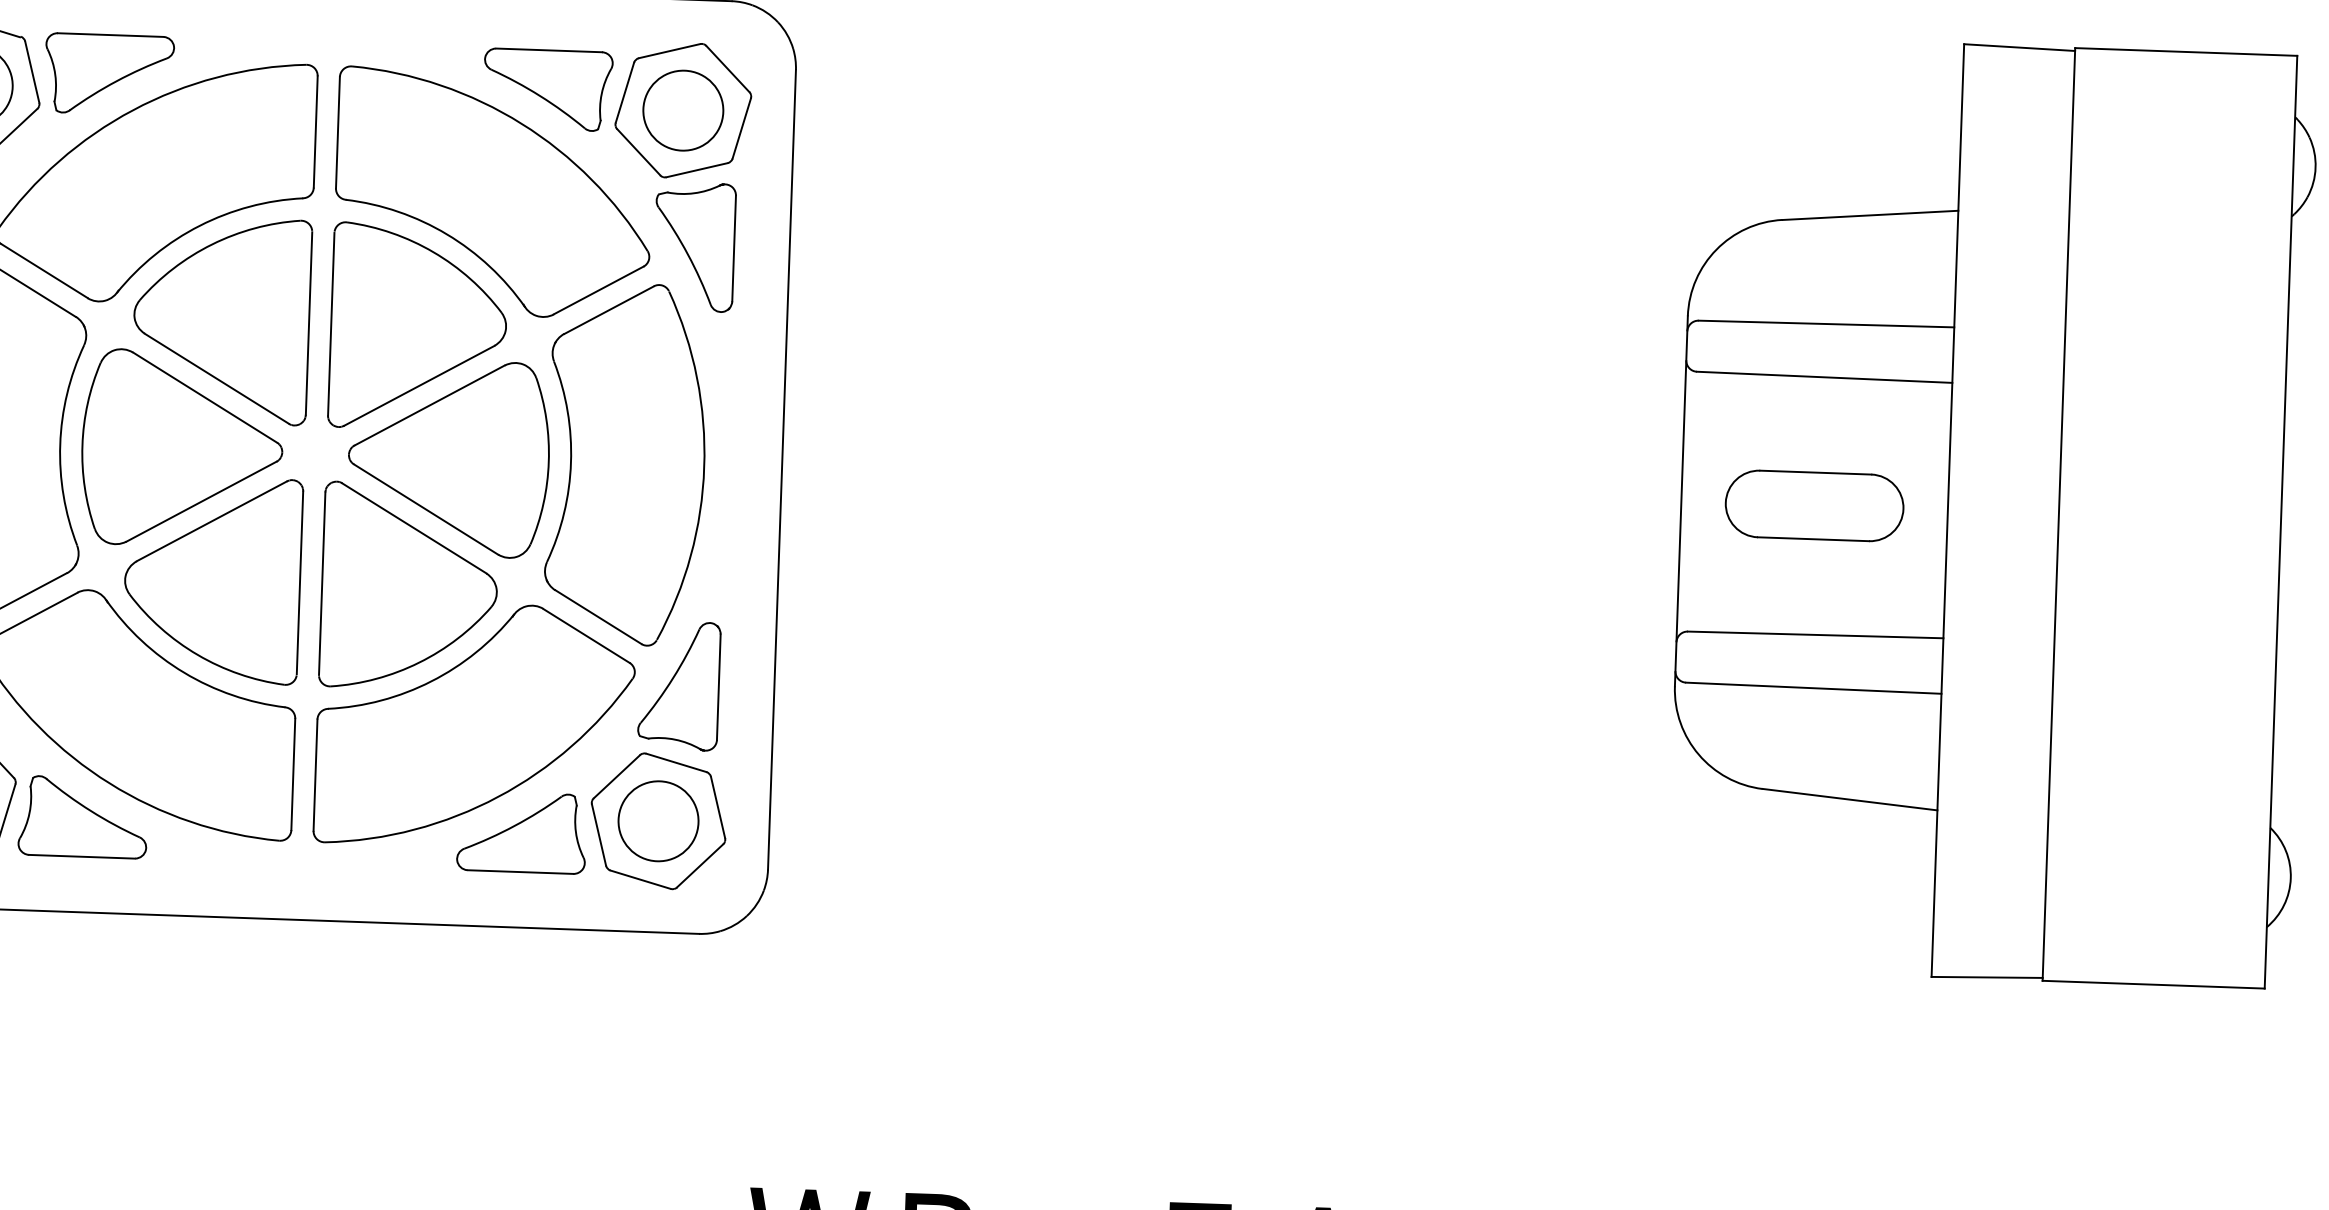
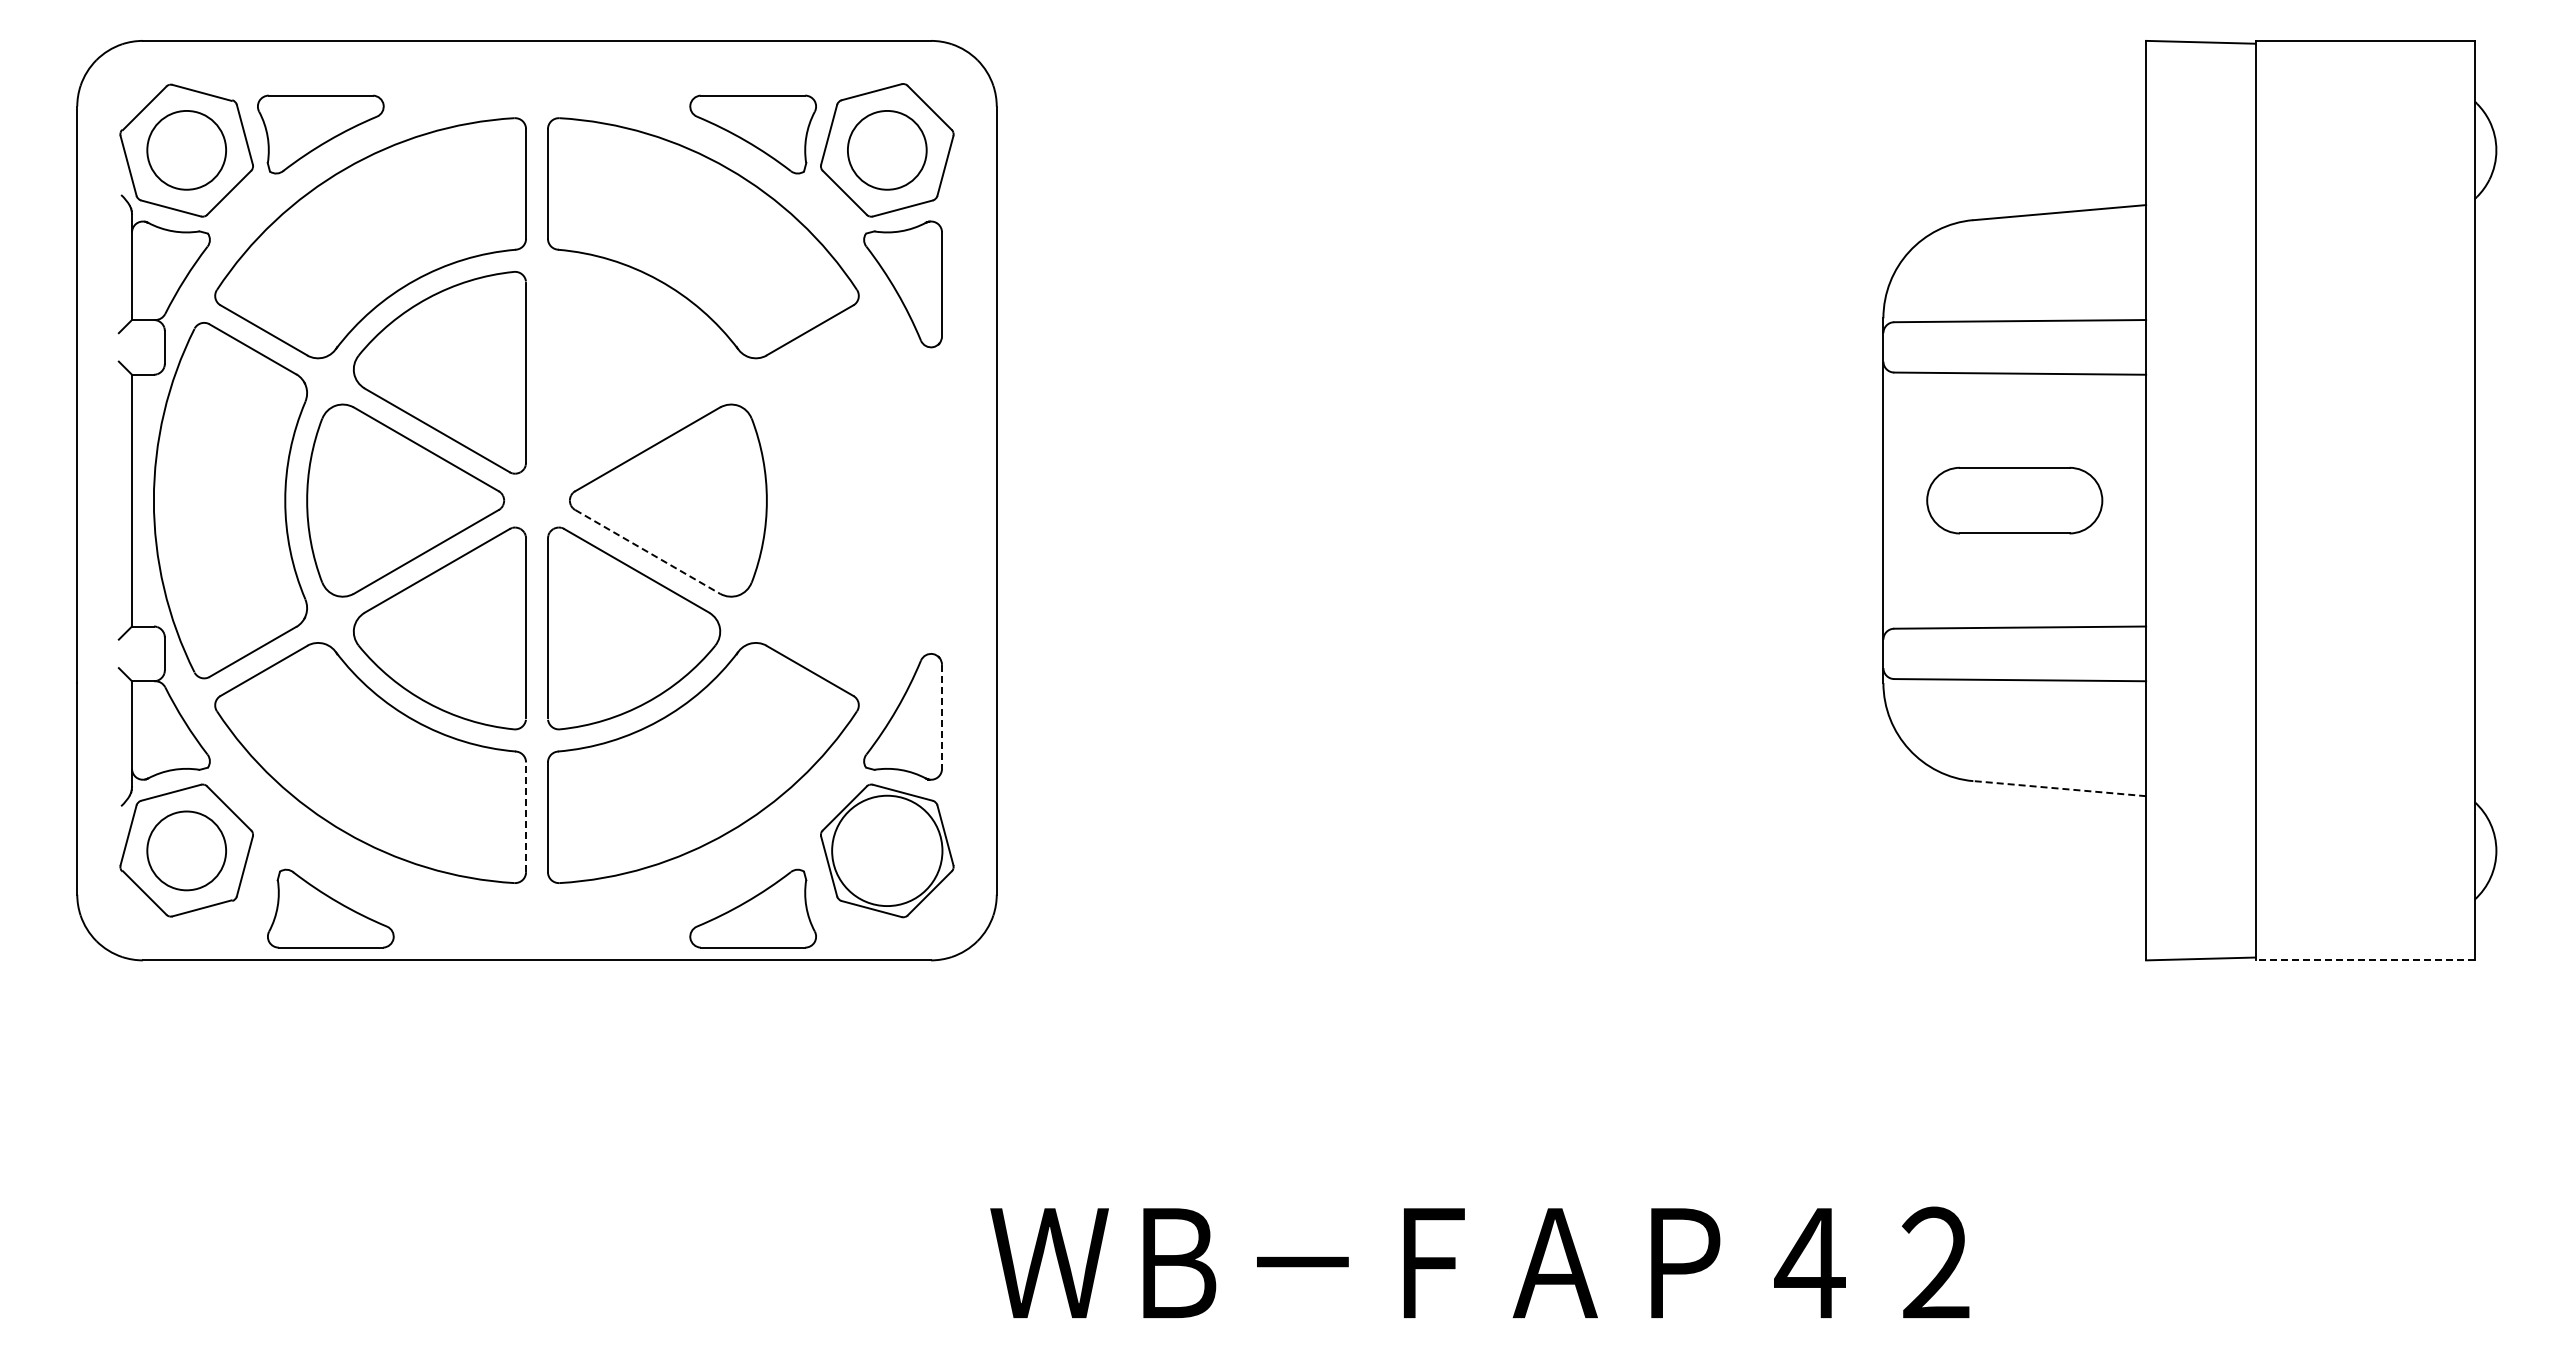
part: (419, 327) -> (634, 372), removed
part: (626, 464) -> (843, 500), removed
line: (425, 509) -> (647, 551), solid -> dashed
line: (719, 686) -> (942, 716), solid -> dashed
line: (293, 774) -> (526, 817), solid -> dashed
line: (1849, 799) -> (2059, 788), solid -> dashed
part: (83, 817) -> (330, 908), moved
circle: (657, 820) -> (886, 850), size x1.4
part: (521, 832) -> (752, 908), moved
line: (2153, 984) -> (2364, 960), solid -> dashed

